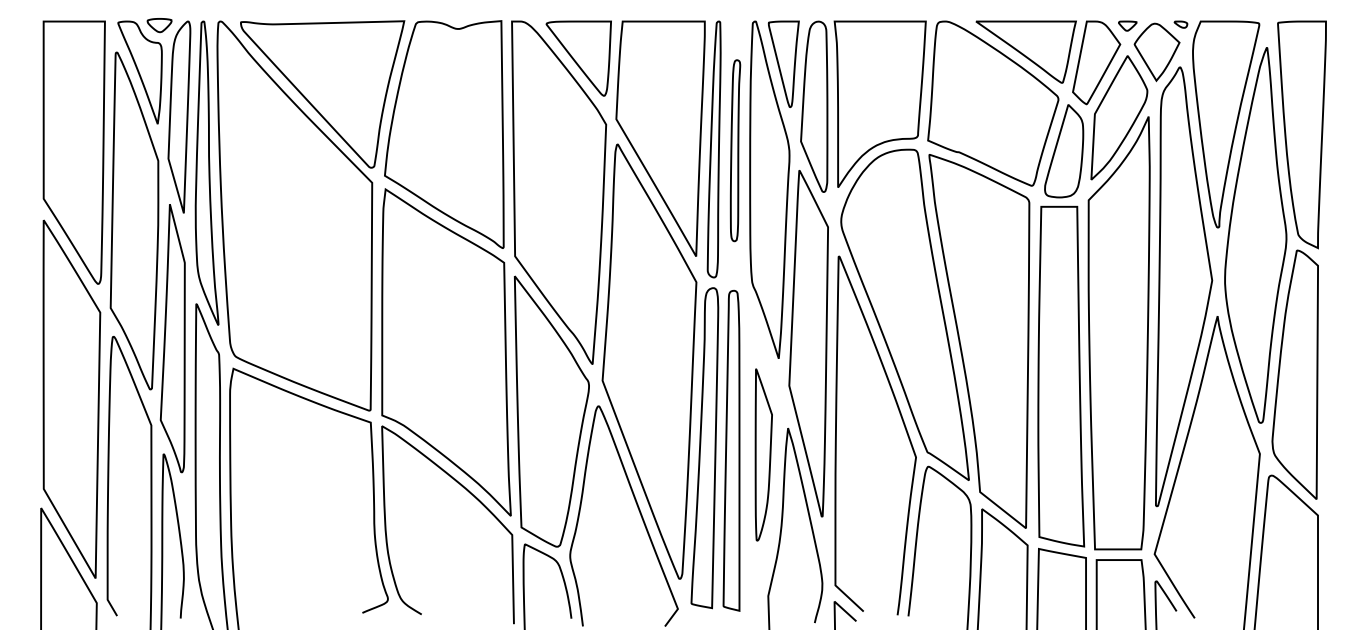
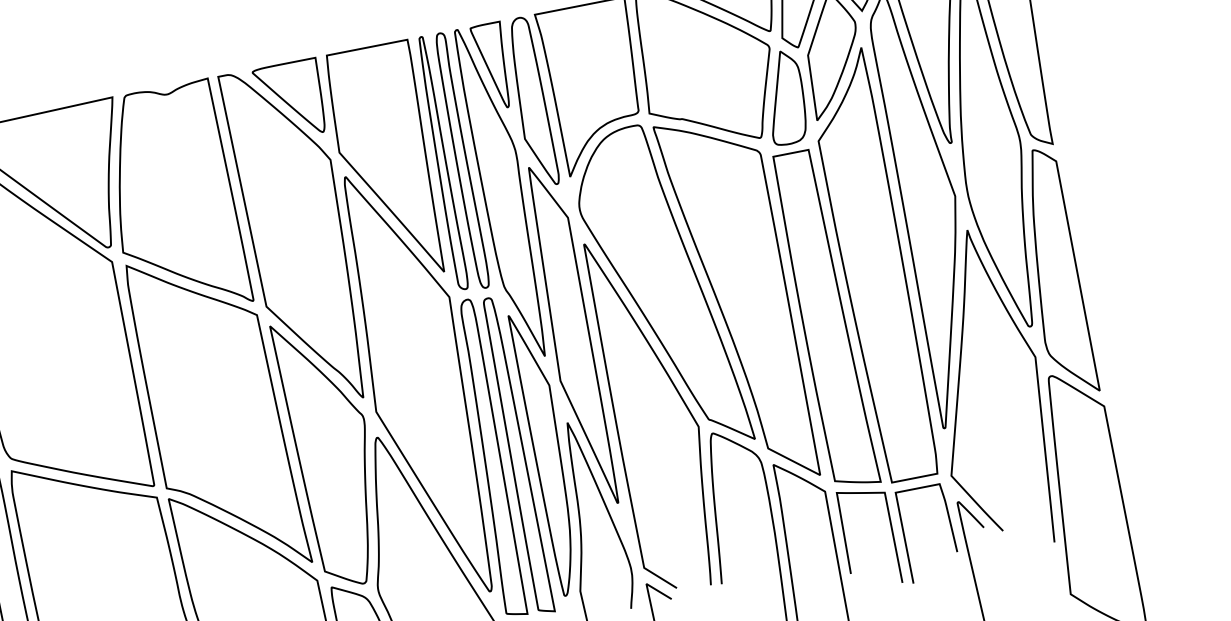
part: (735, 150) -> (462, 160), size x1.43
part: (763, 454) -> (548, 453), size x1.67

